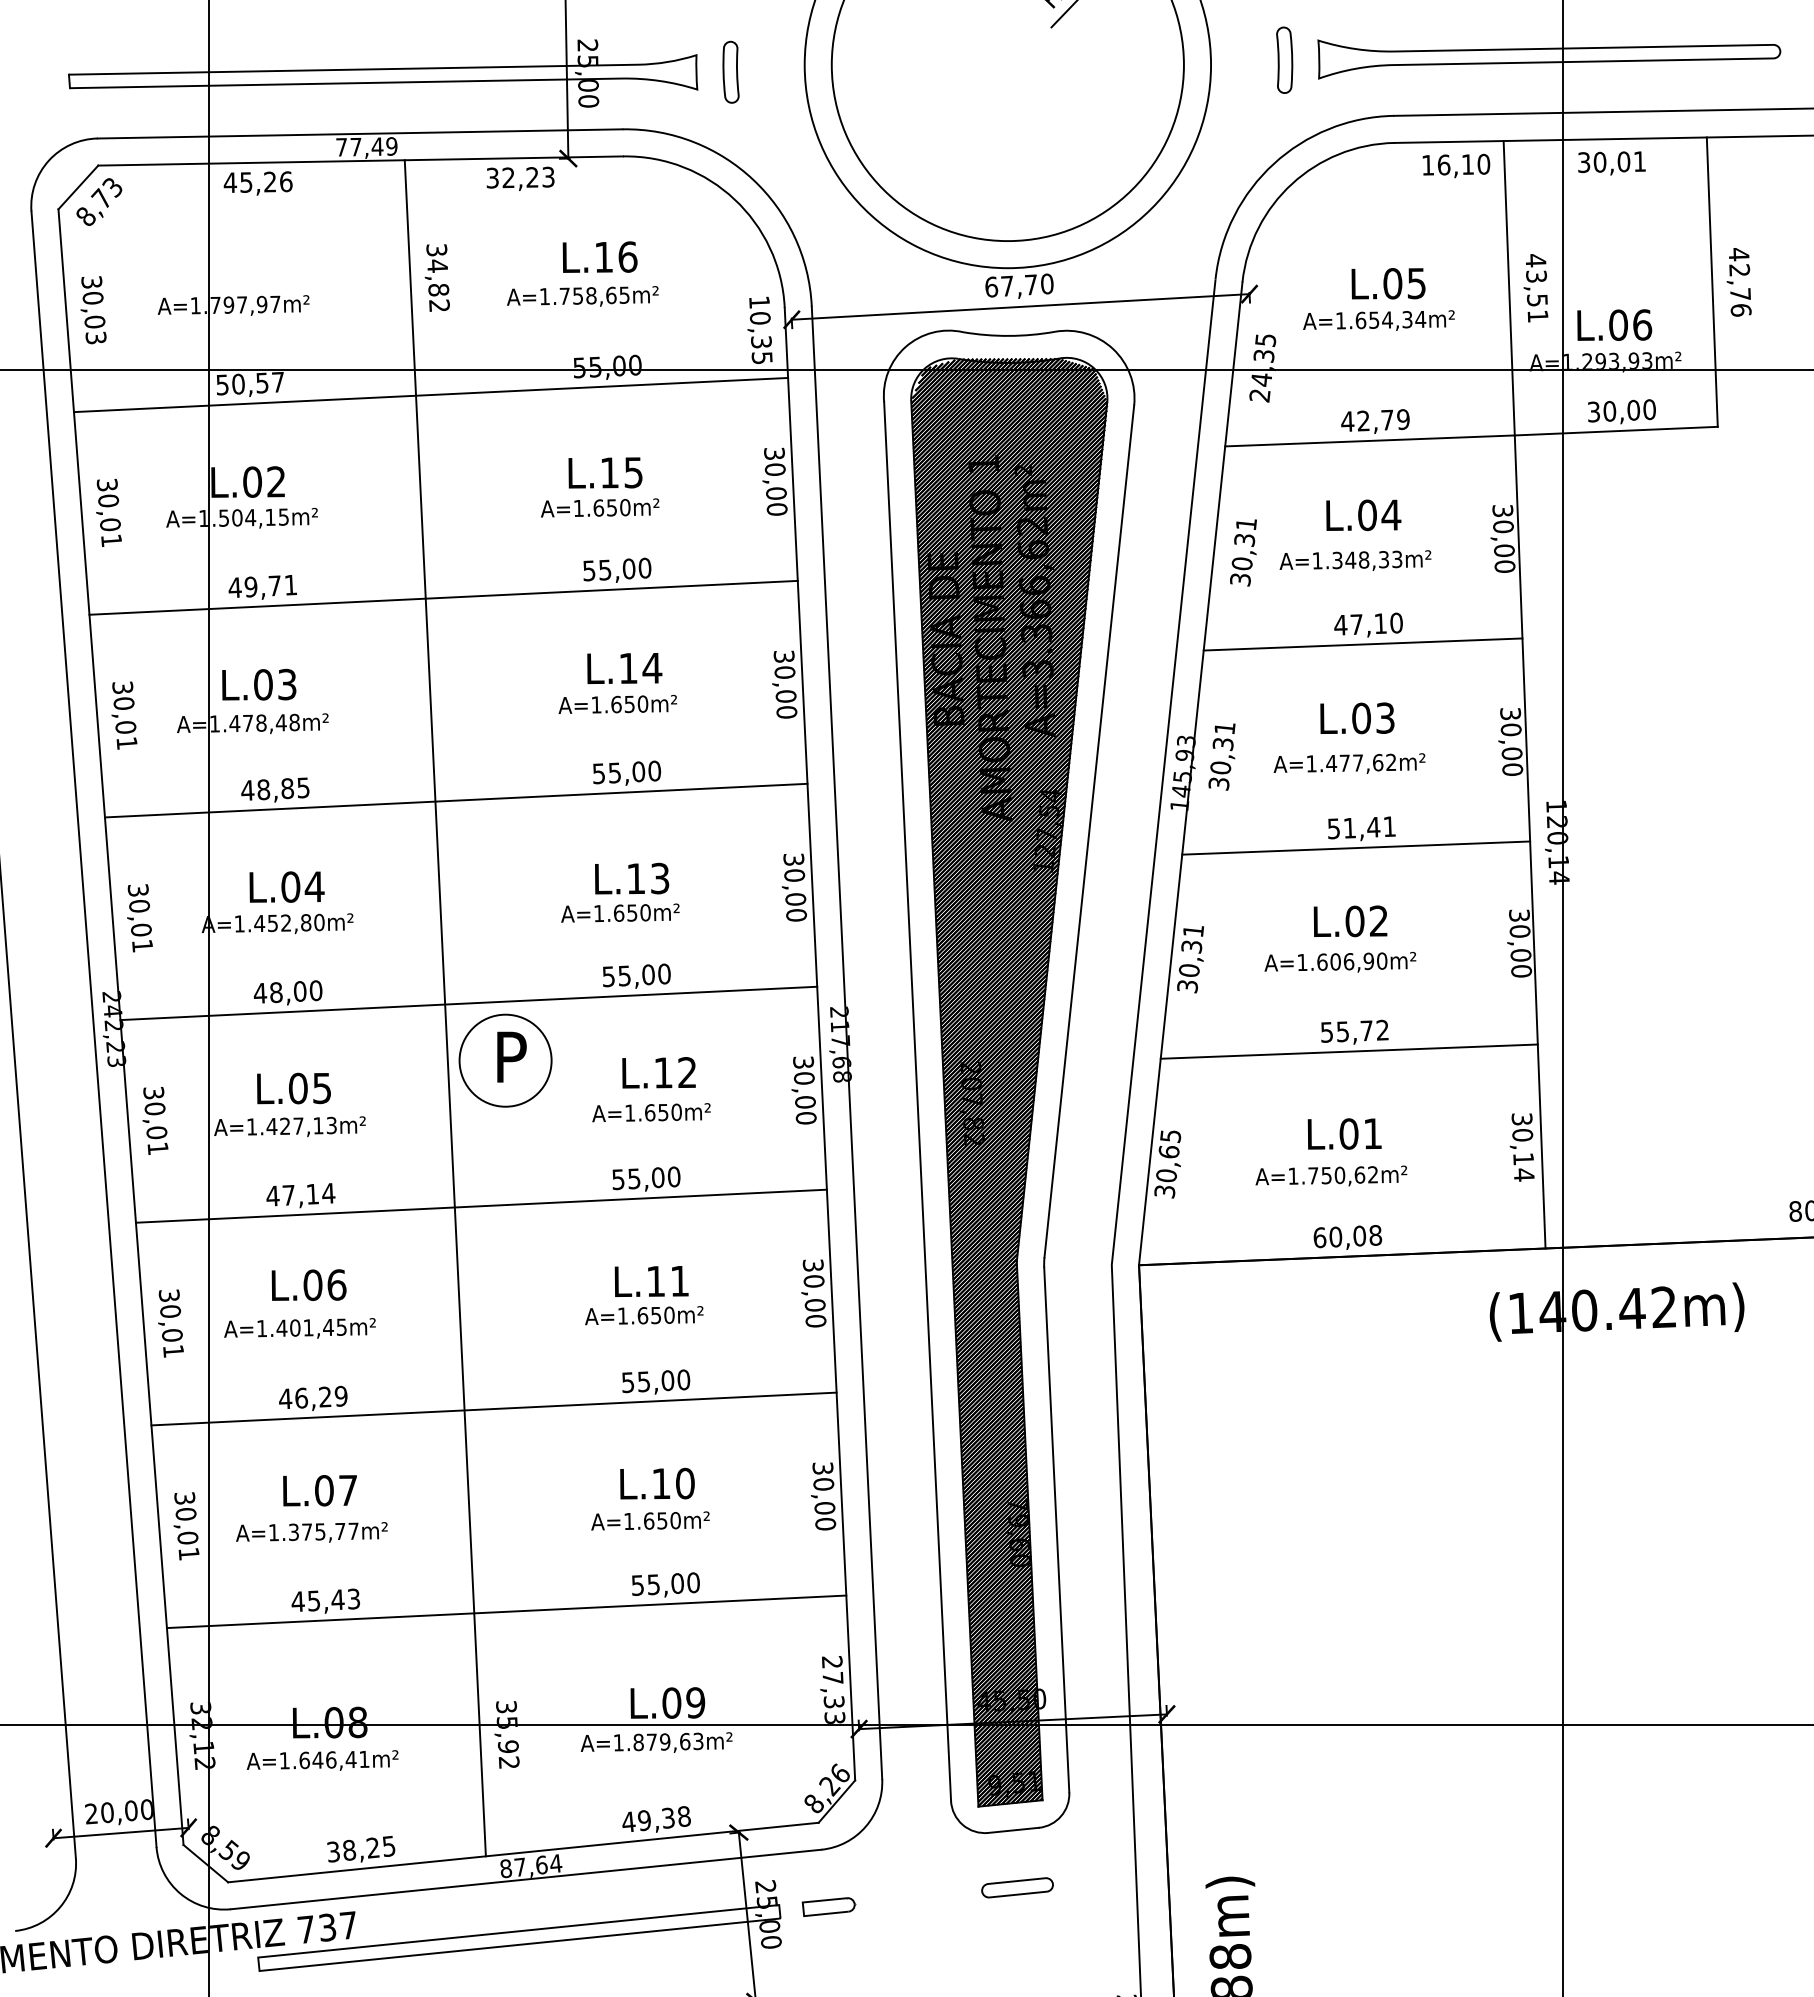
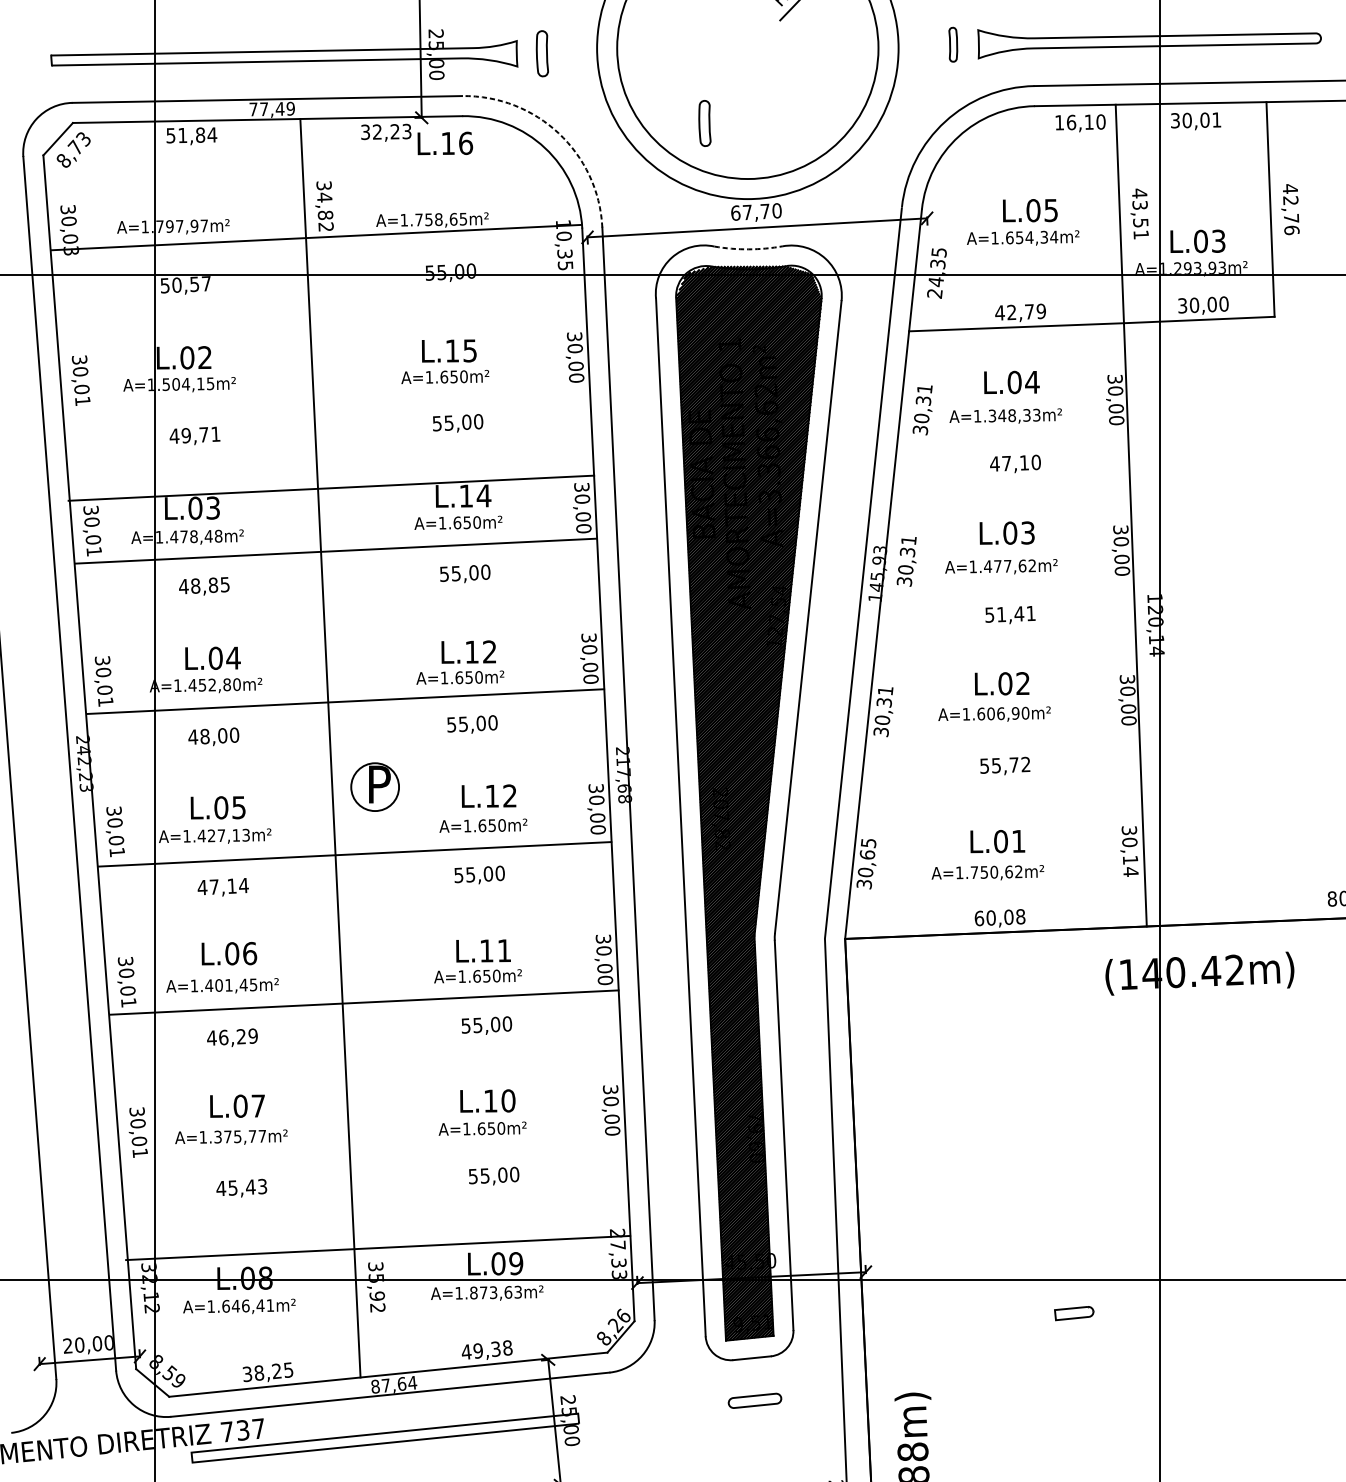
part: (1284, 59) -> (953, 44), size x0.7
part: (949, 165) -> (704, 122), added
arc: (753, 179) -> (559, 133), solid -> dashed
text: (257, 182) -> (191, 135), 45,26 -> 51,84
text: (599, 256) -> (444, 142), moved
text: (1642, 324) -> (1218, 240), L.06 -> L.03
arc: (1009, 335) -> (749, 249), solid -> dashed
line: (430, 394) -> (316, 237), moved
line: (443, 597) -> (331, 487), moved
line: (1362, 644) -> (1010, 478), removed
line: (455, 800) -> (335, 551), moved
line: (1356, 847) -> (1006, 628), removed
text: (660, 878) -> (490, 651), L.13 -> L.12
line: (468, 1003) -> (345, 701), moved
line: (1348, 1051) -> (1000, 780), removed
circle: (505, 1060) -> (375, 787), size x0.7
line: (480, 1205) -> (354, 853), moved
line: (493, 1408) -> (363, 1002), moved
line: (506, 1611) -> (378, 1247), moved
text: (665, 1741) -> (493, 1292), A=1.879,63m² -> A=1.873,63m²
part: (828, 1906) -> (1074, 1313), moved

